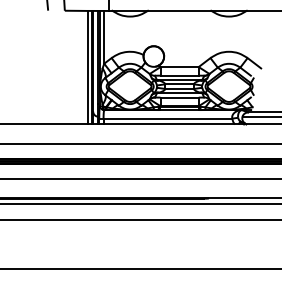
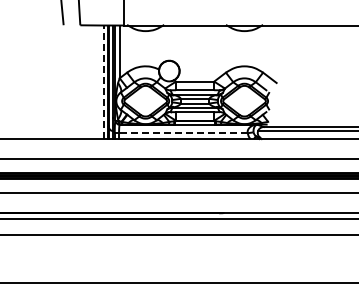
line: (88, 67) -> (103, 82), solid -> dashed
line: (167, 118) -> (182, 133), solid -> dashed

